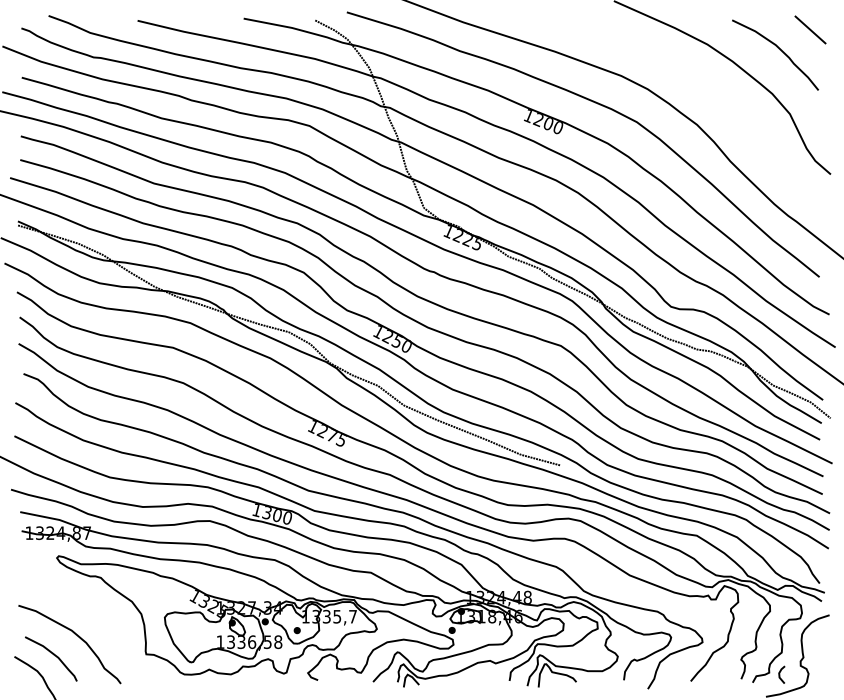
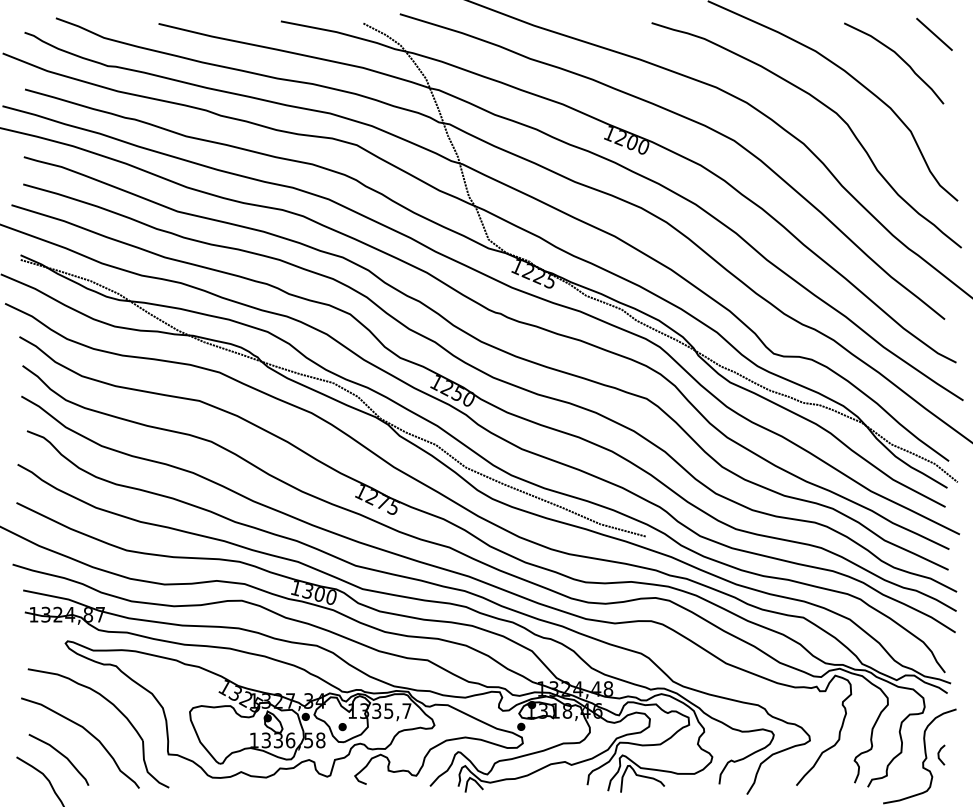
curve: (717, 94) -> (827, 108), added
part: (101, 615) -> (116, 709), added
line: (780, 674) -> (939, 754), moved

